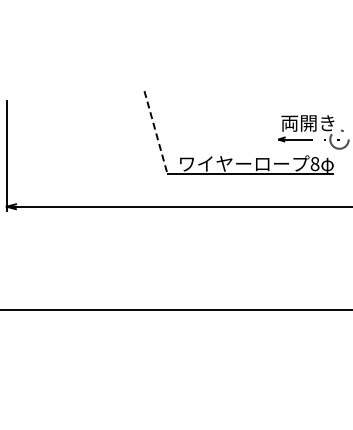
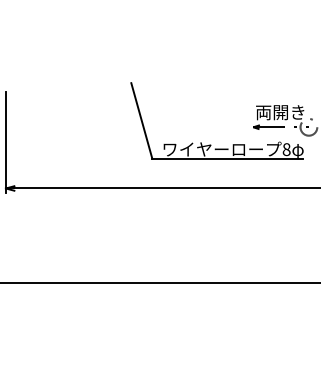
line: (156, 133) -> (142, 121), dashed -> solid

